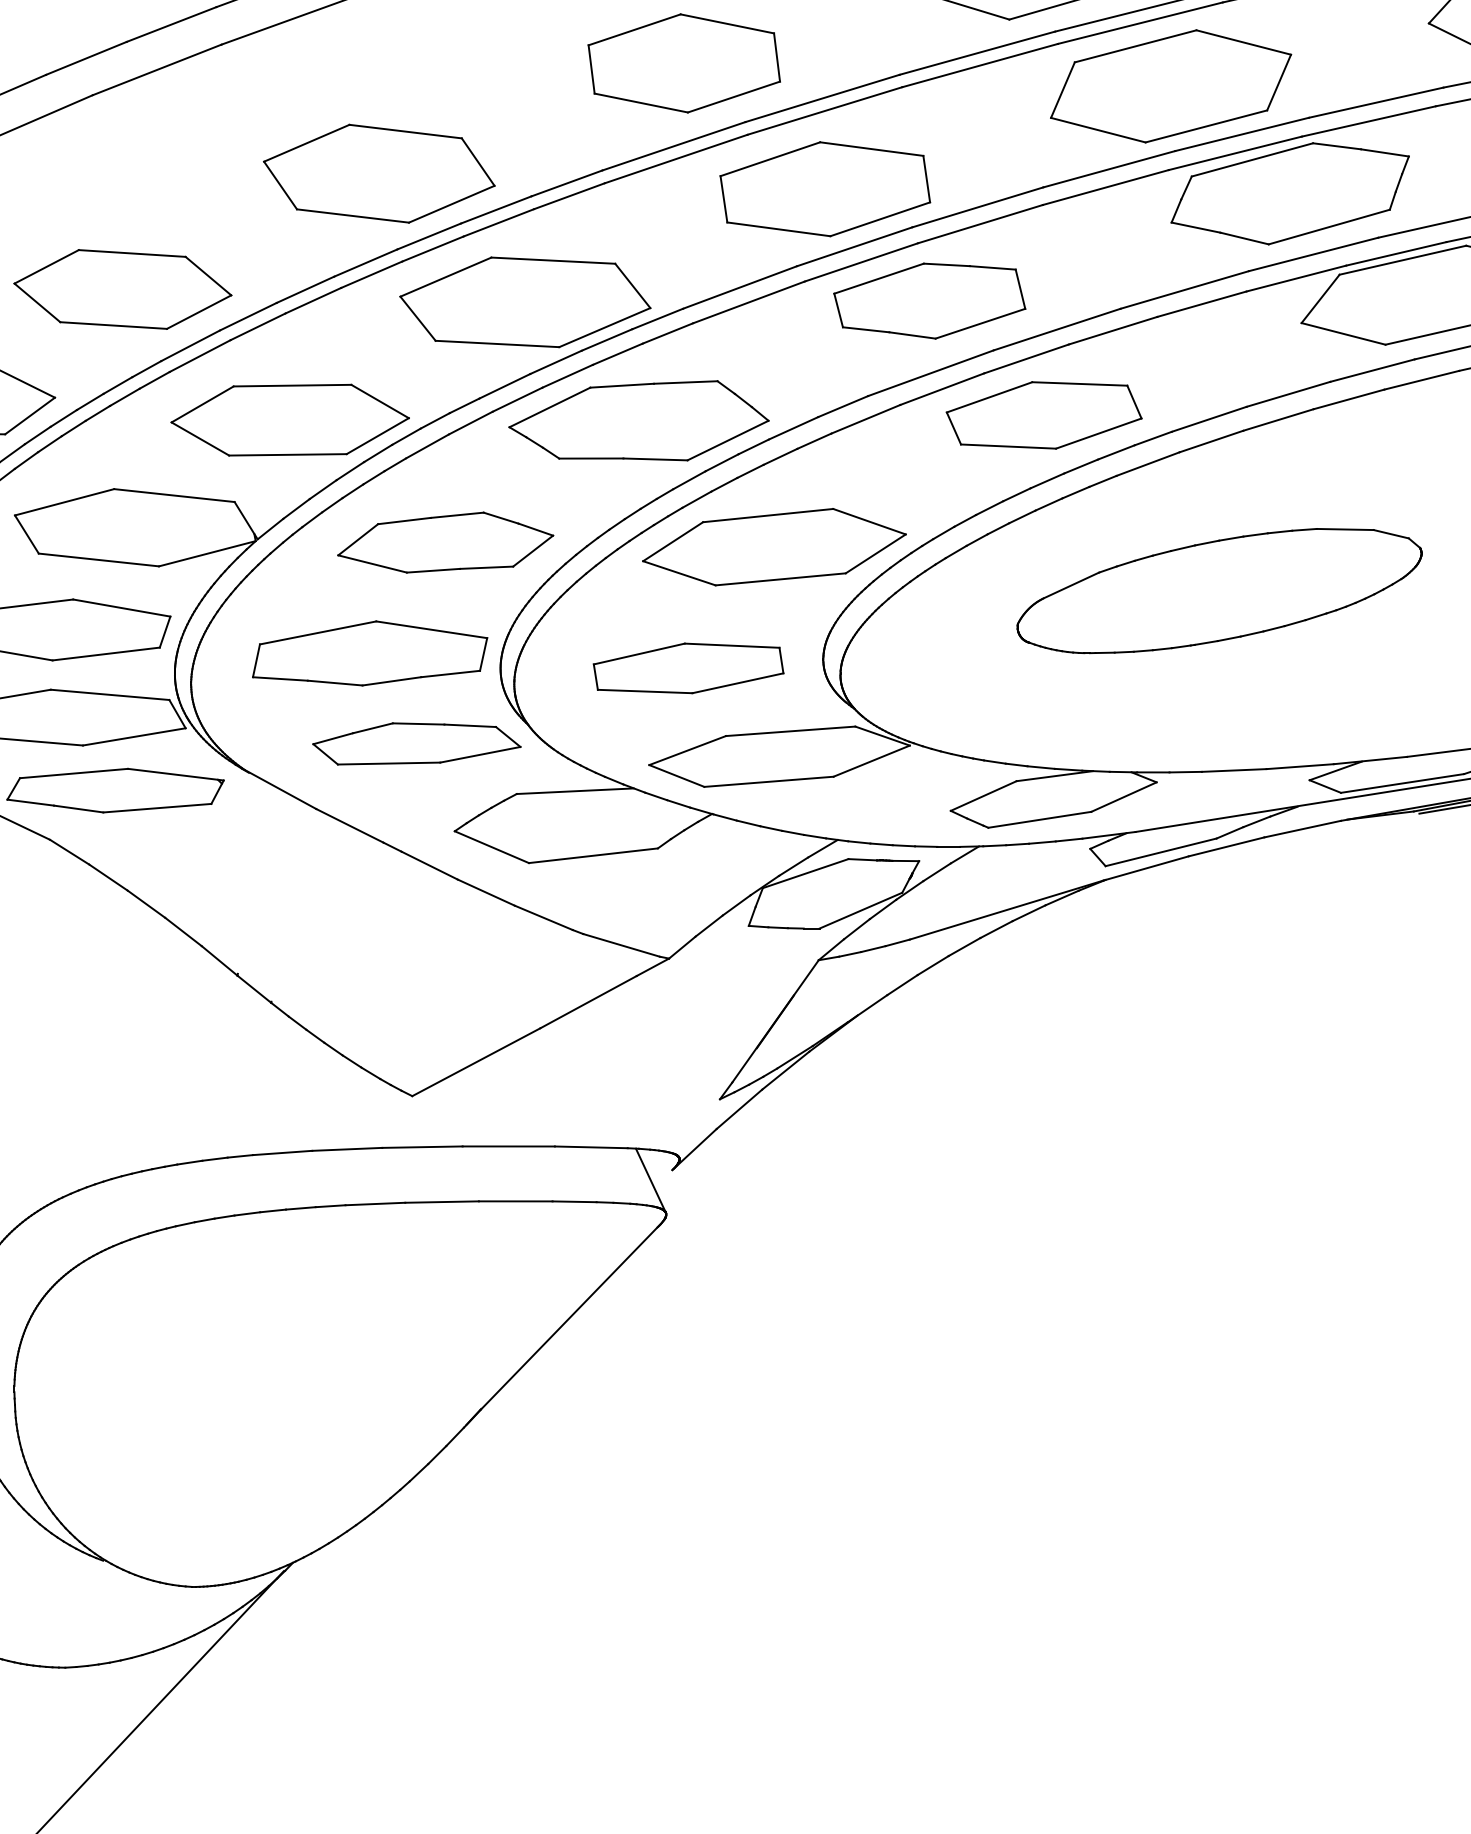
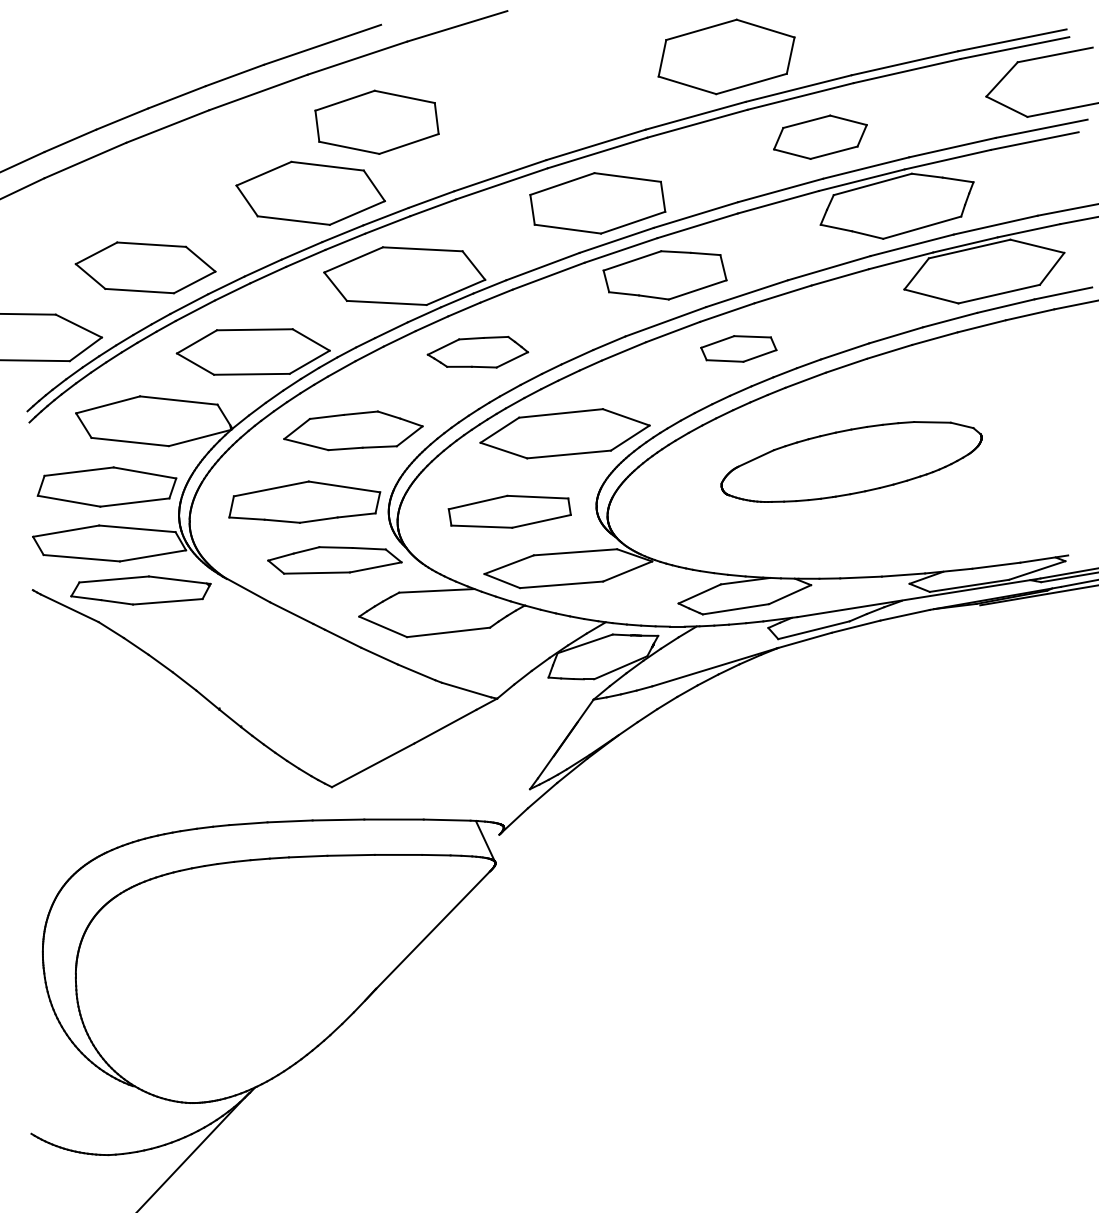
part: (683, 62) -> (376, 121), moved
part: (1171, 86) -> (820, 137), size x0.6
part: (1043, 414) -> (738, 348), size x0.6
part: (638, 419) -> (477, 351), size x0.6

